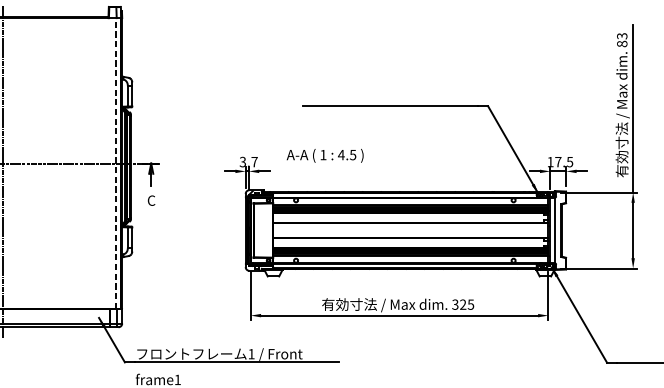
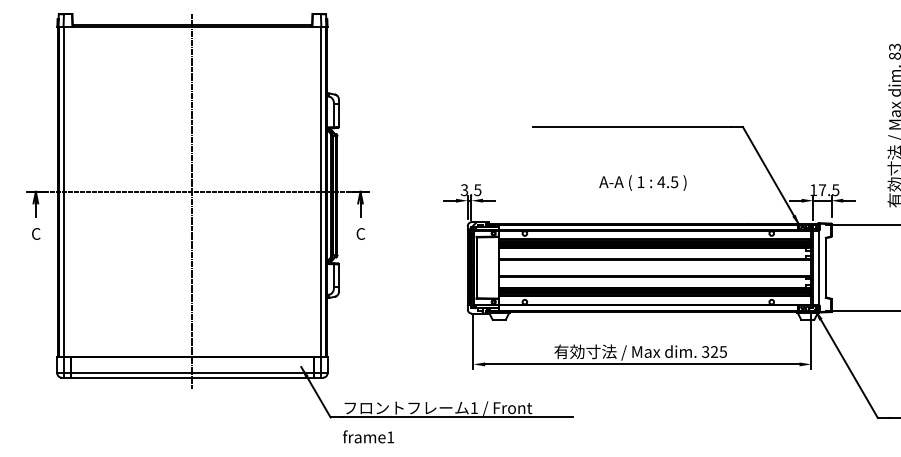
text: (324, 155) -> (642, 182), moved
text: (254, 162) -> (477, 190), 3.7 -> 3.5
line: (116, 163) -> (321, 191), dashed -> solid

